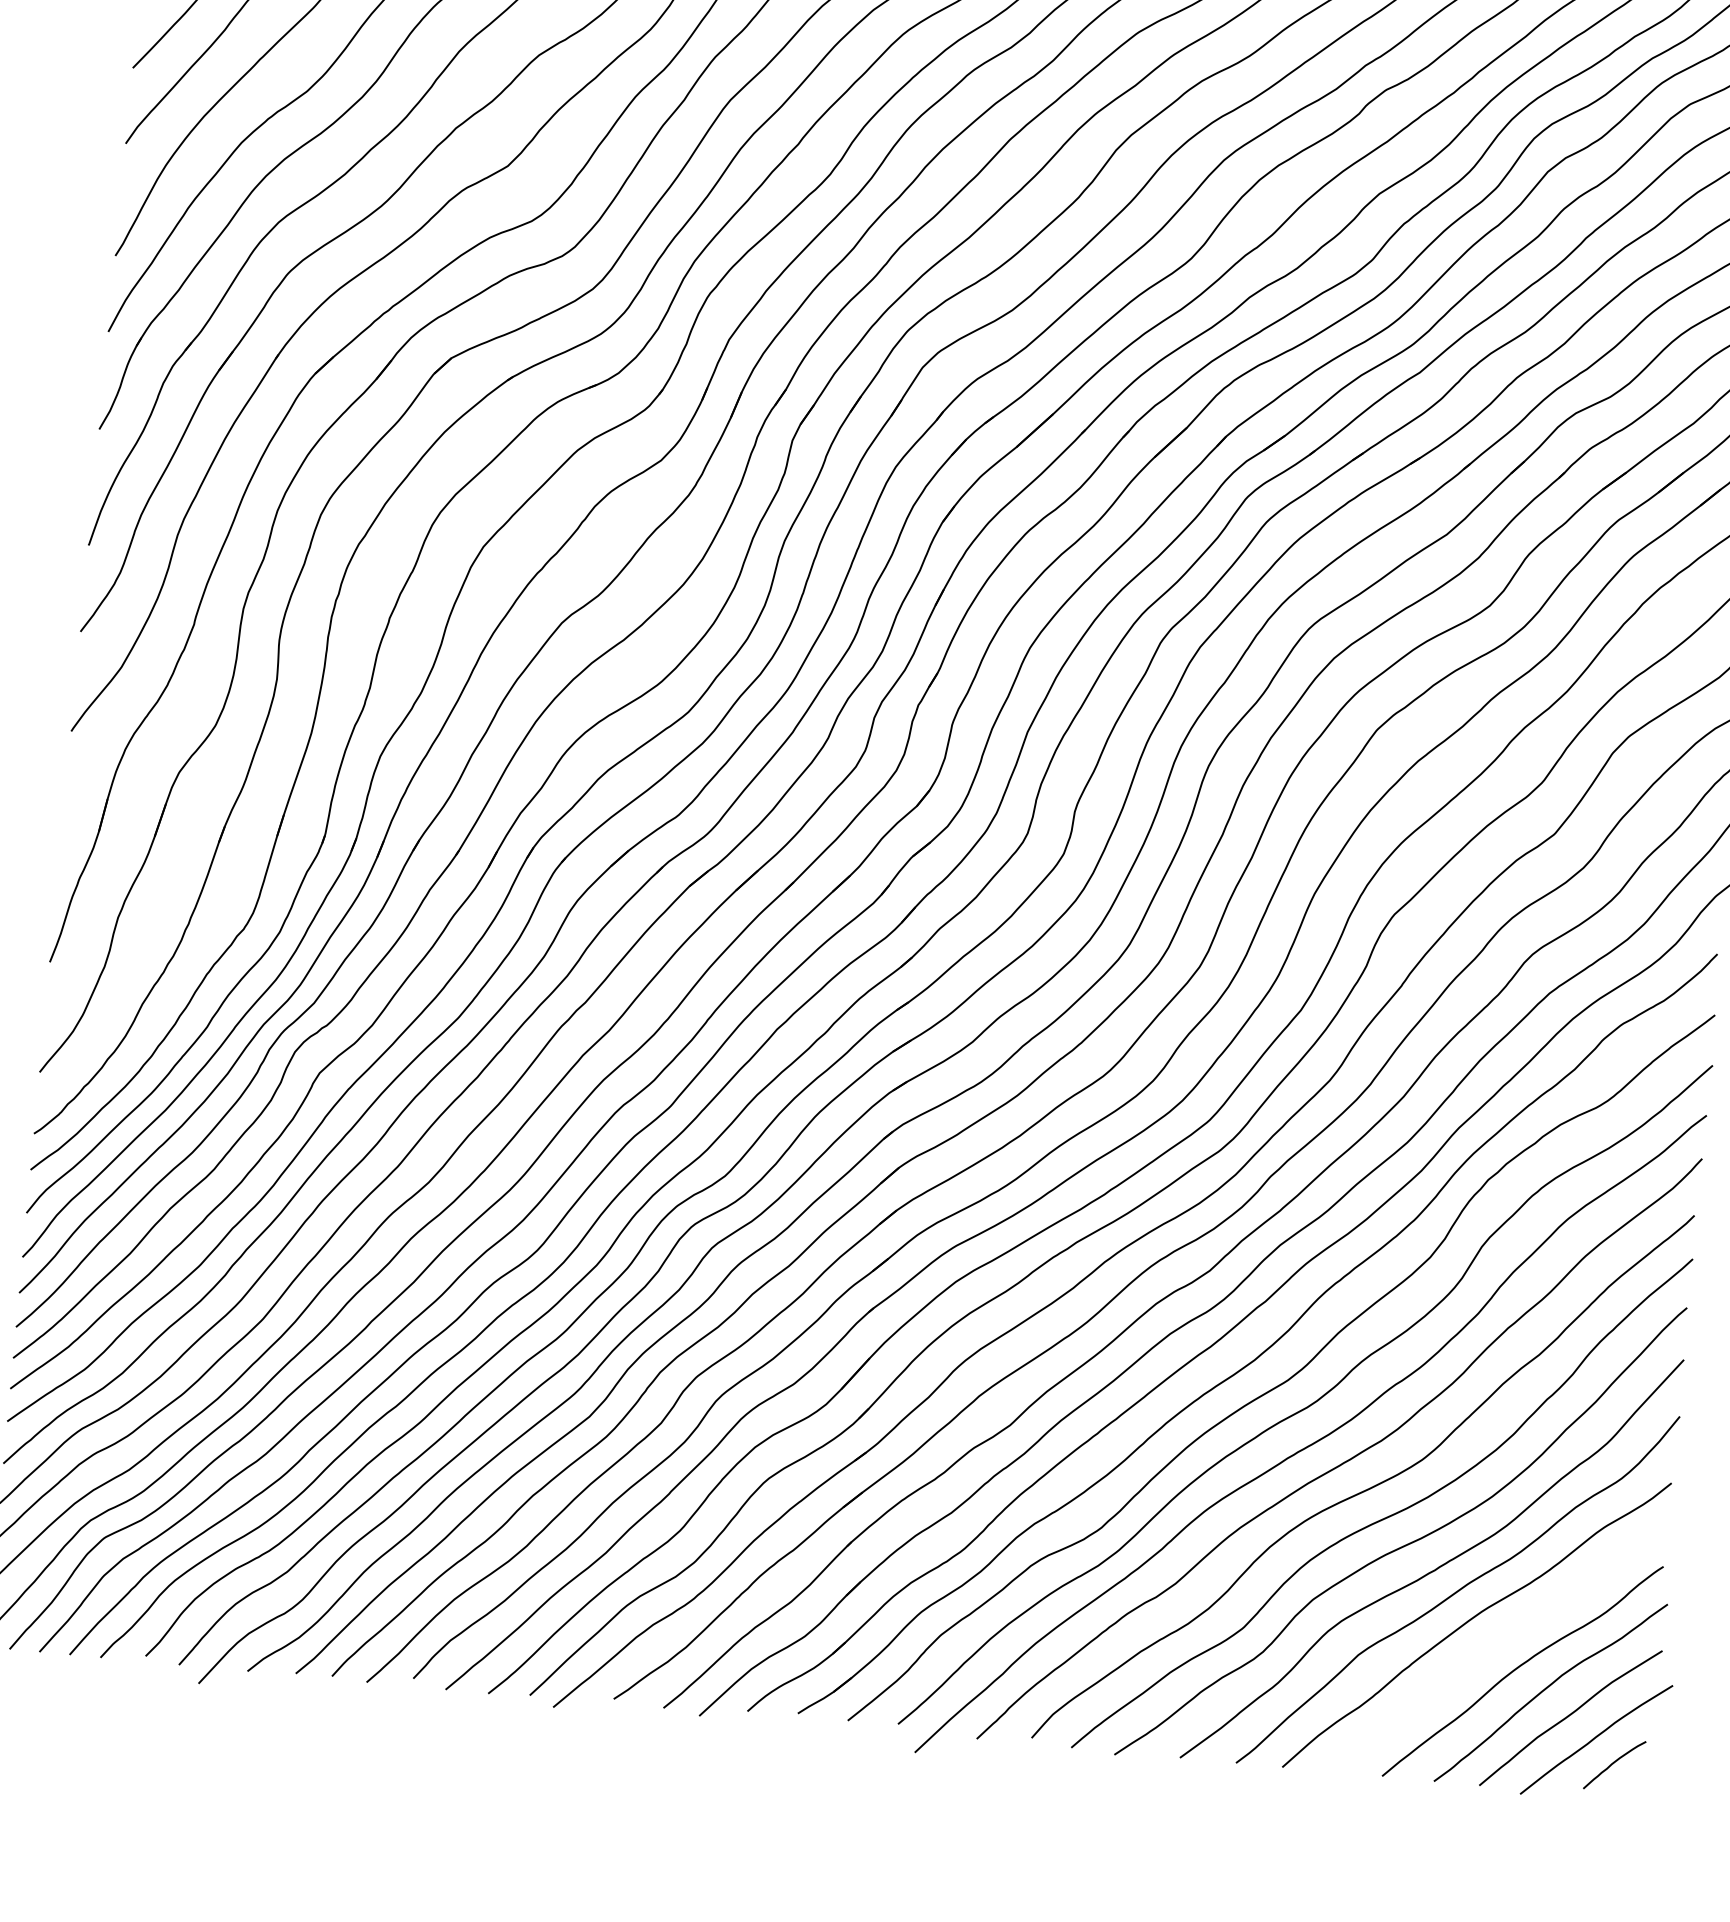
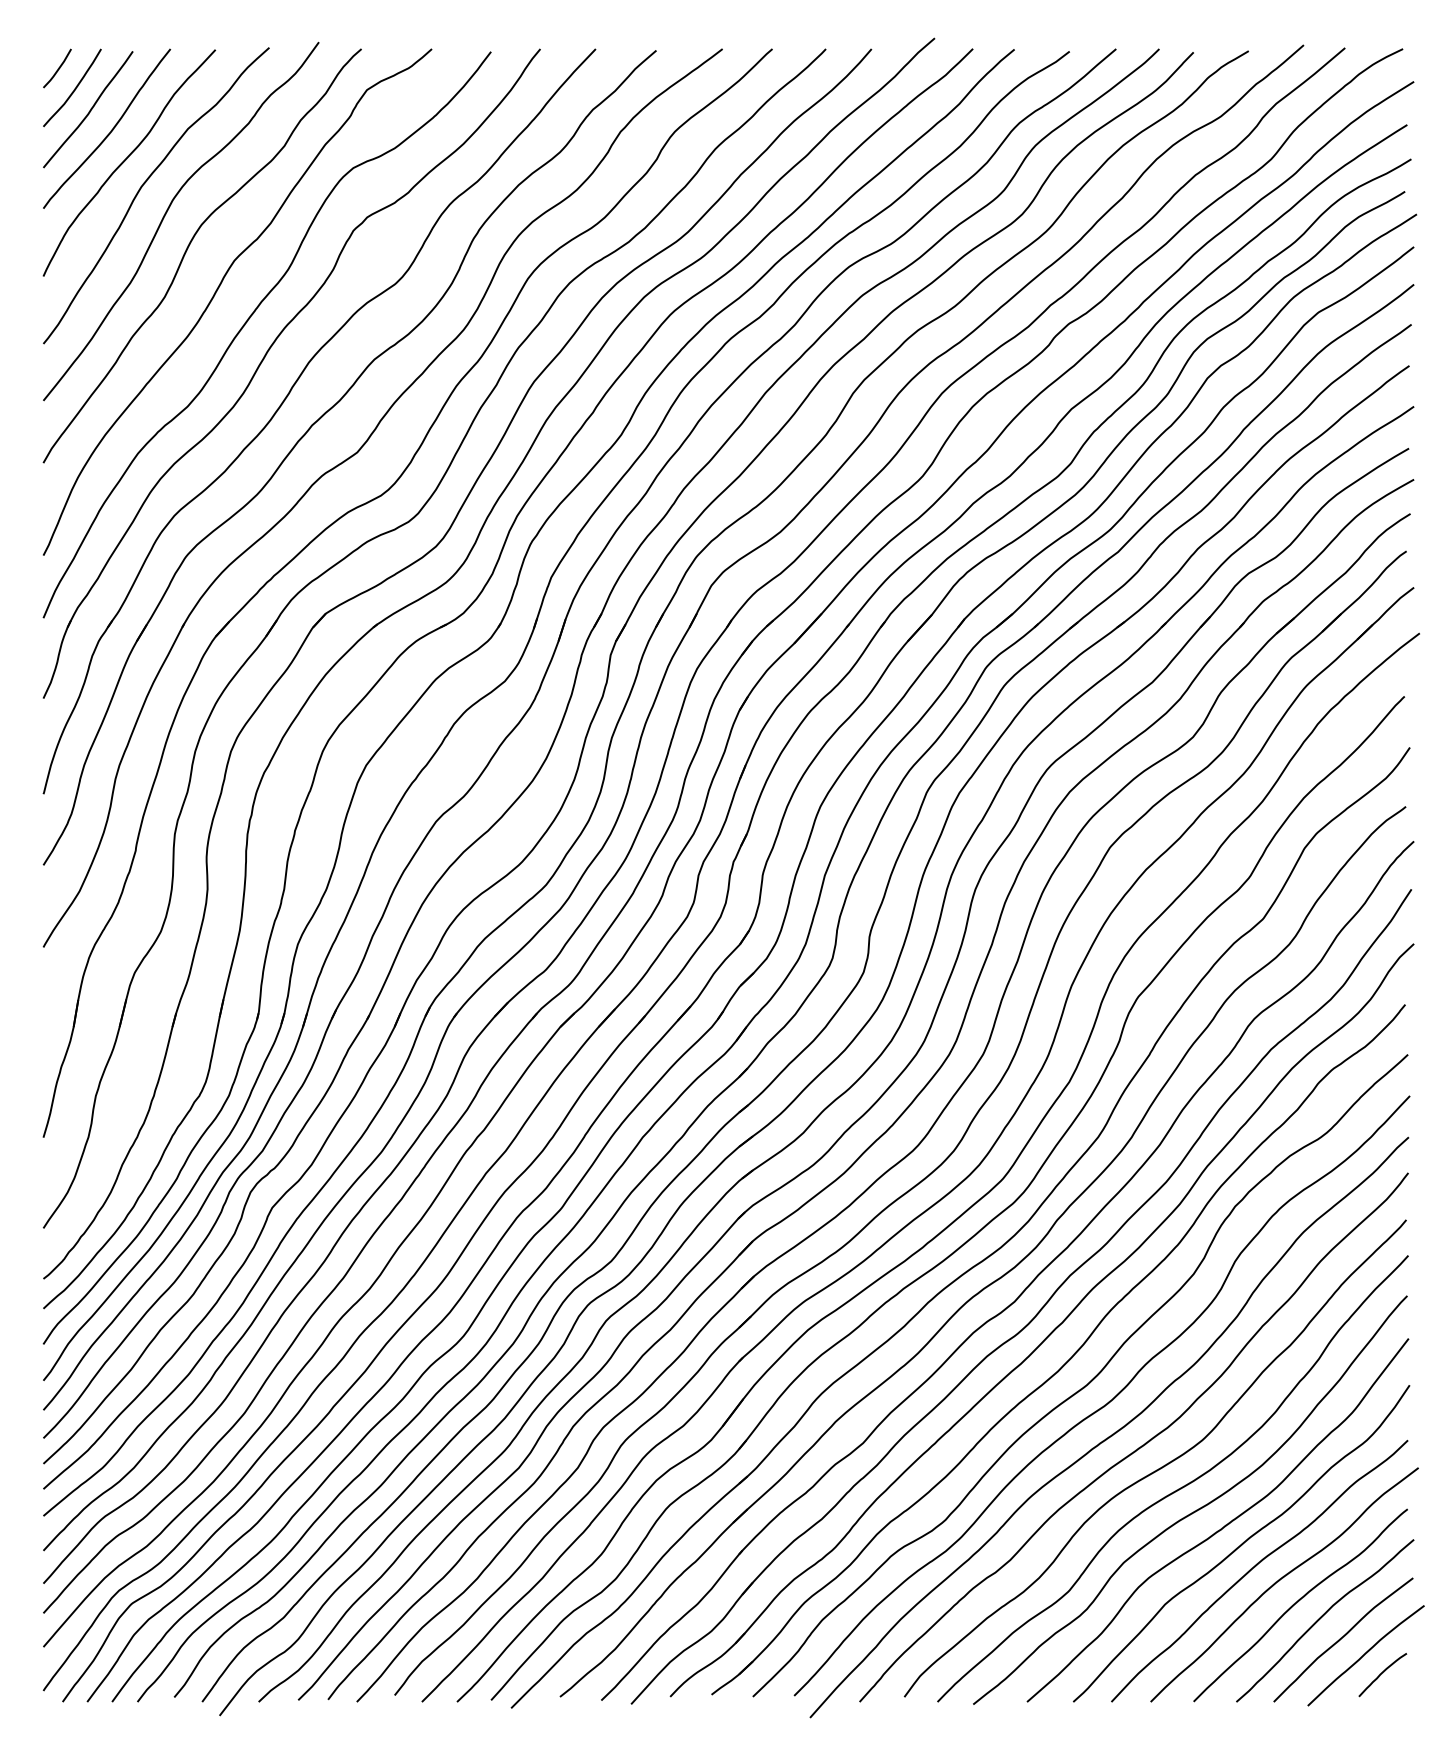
curve: (1501, 1638) -> (1280, 1580), added

